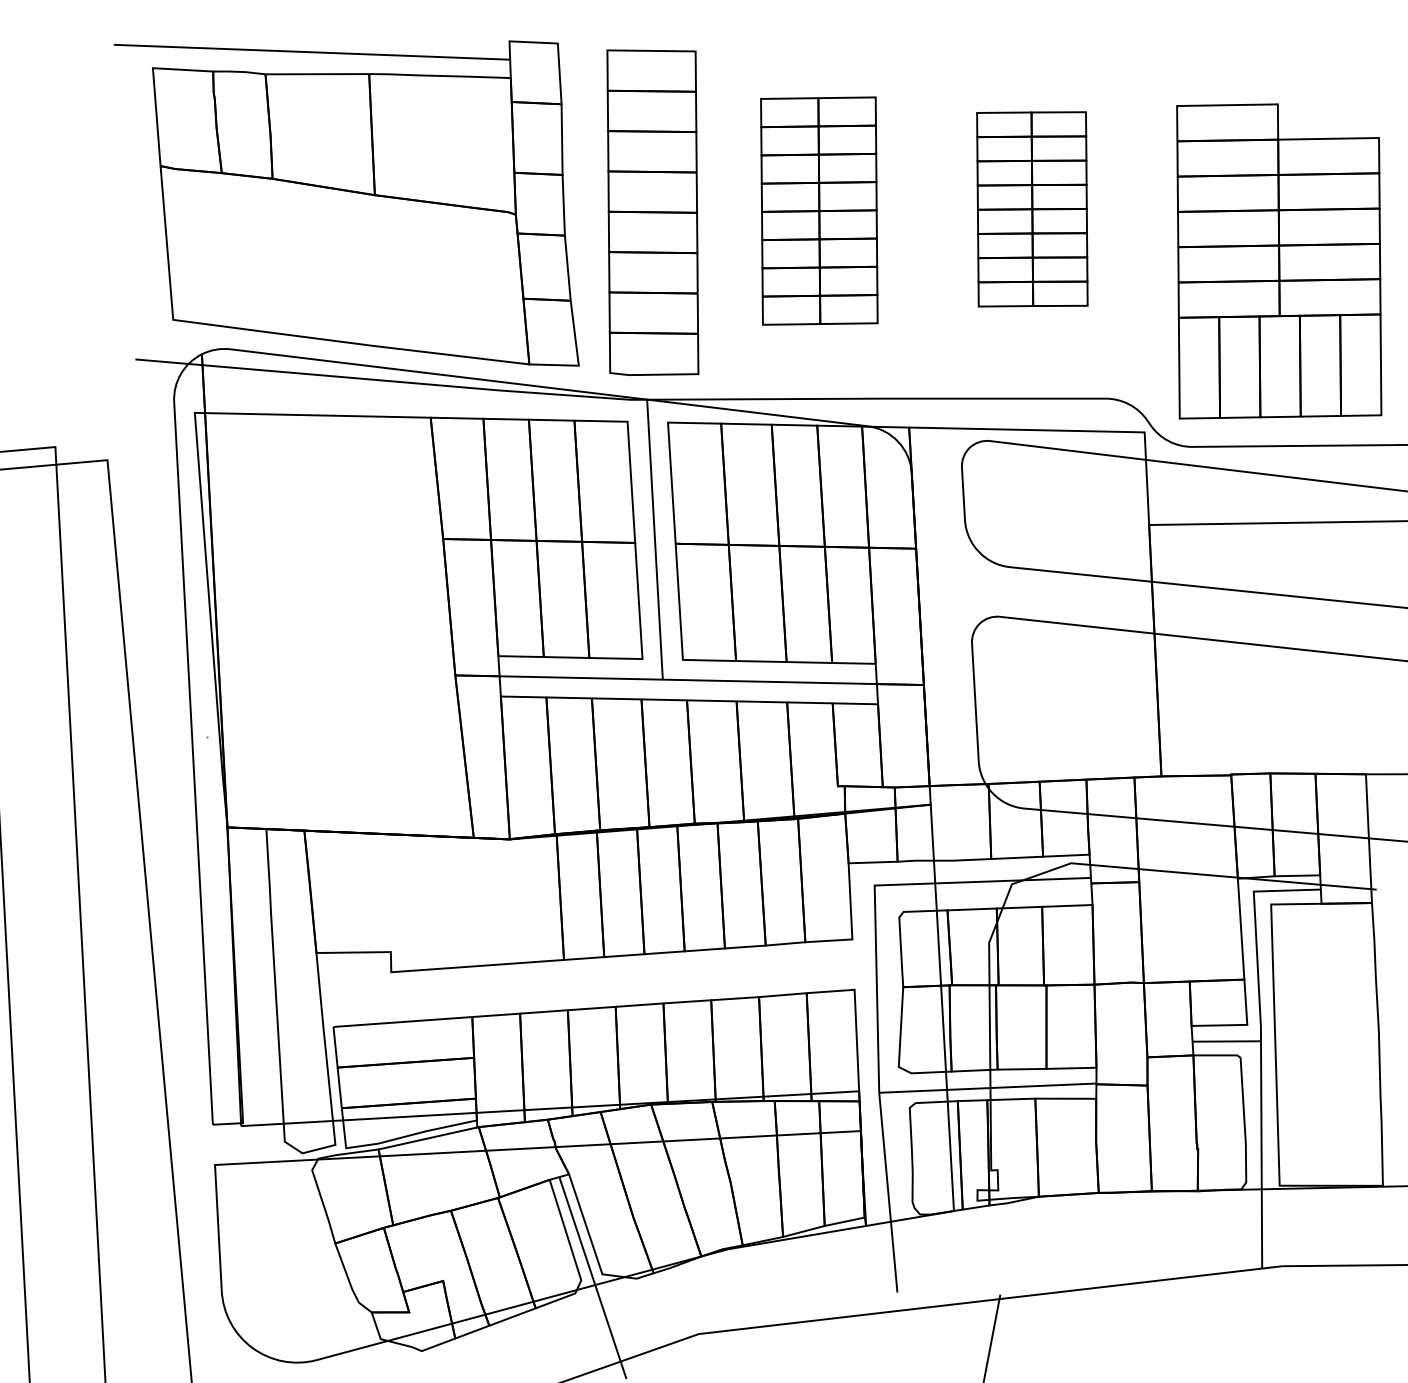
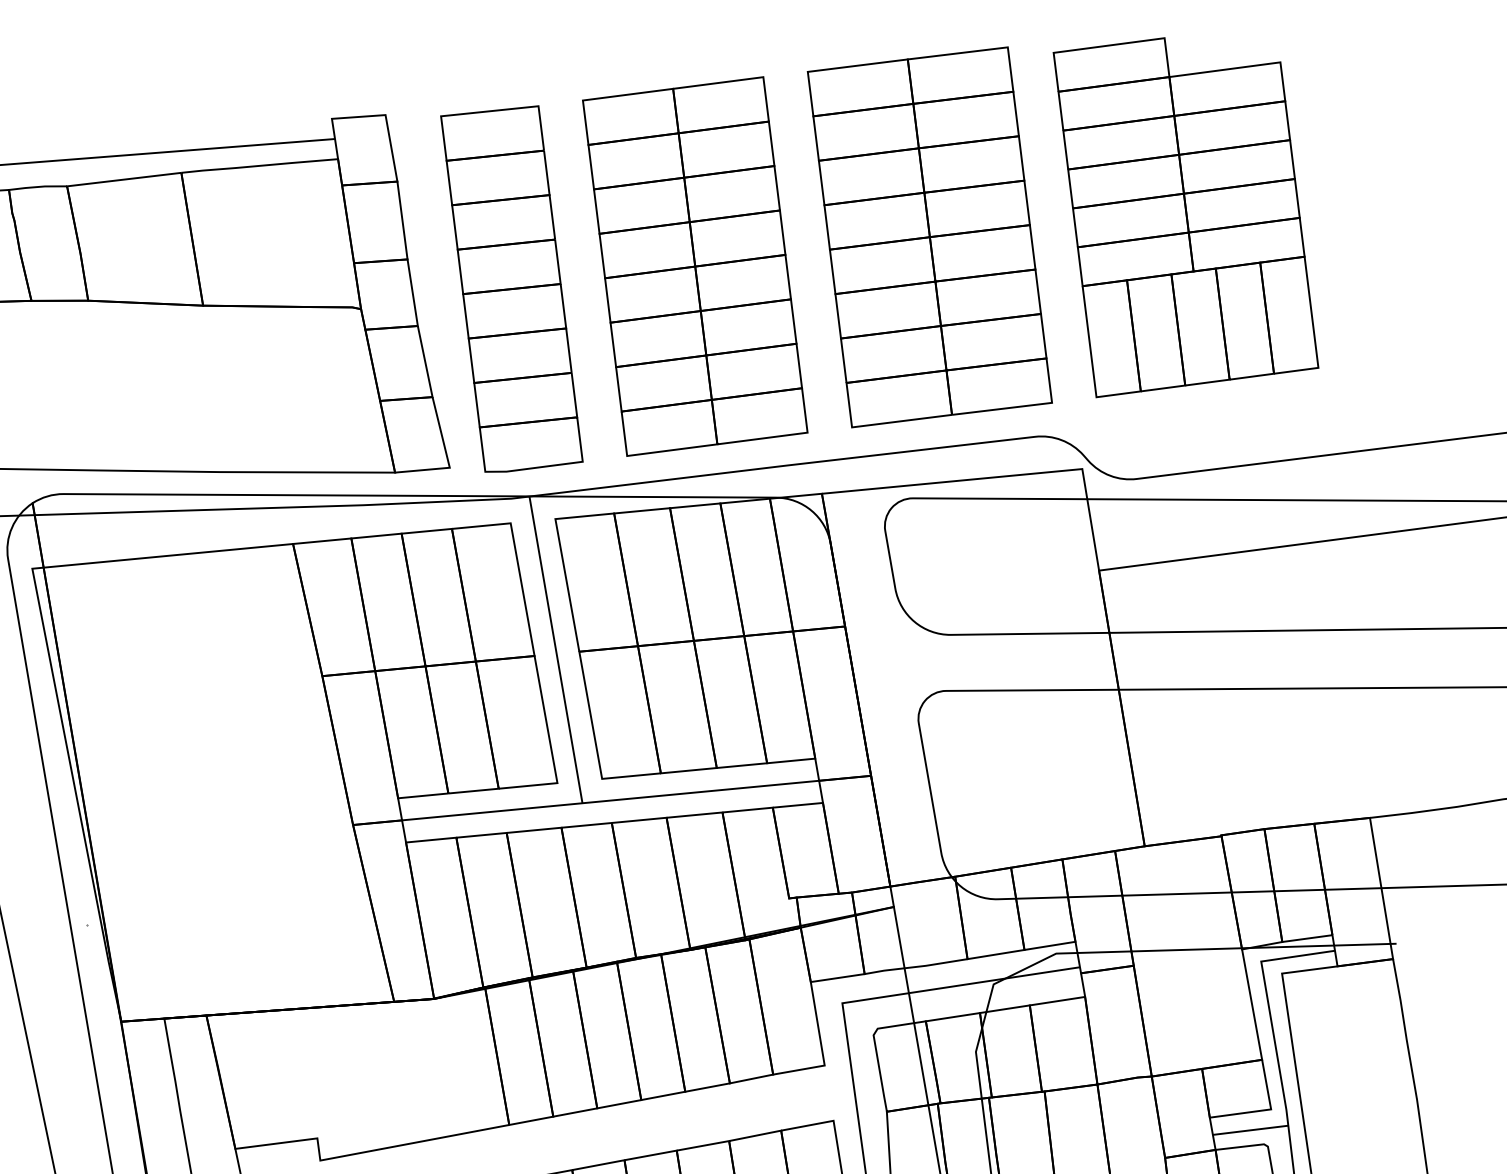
part: (1032, 209) -> (930, 237), size x1.67
part: (819, 210) -> (695, 265), size x1.43
part: (1279, 261) -> (1186, 211), moved

